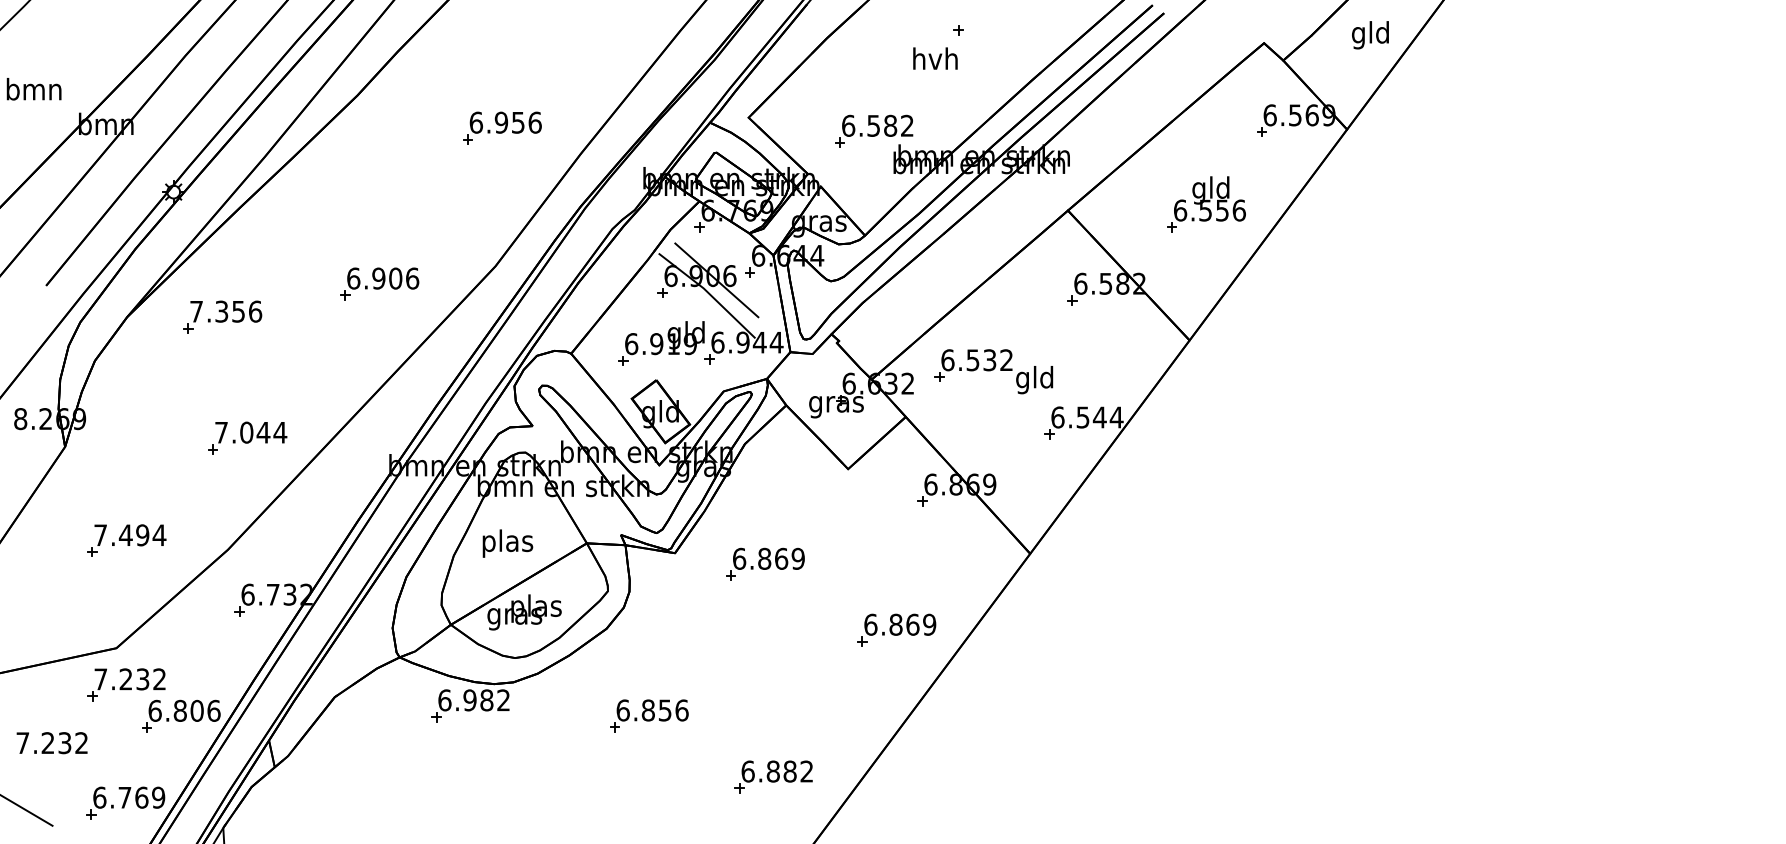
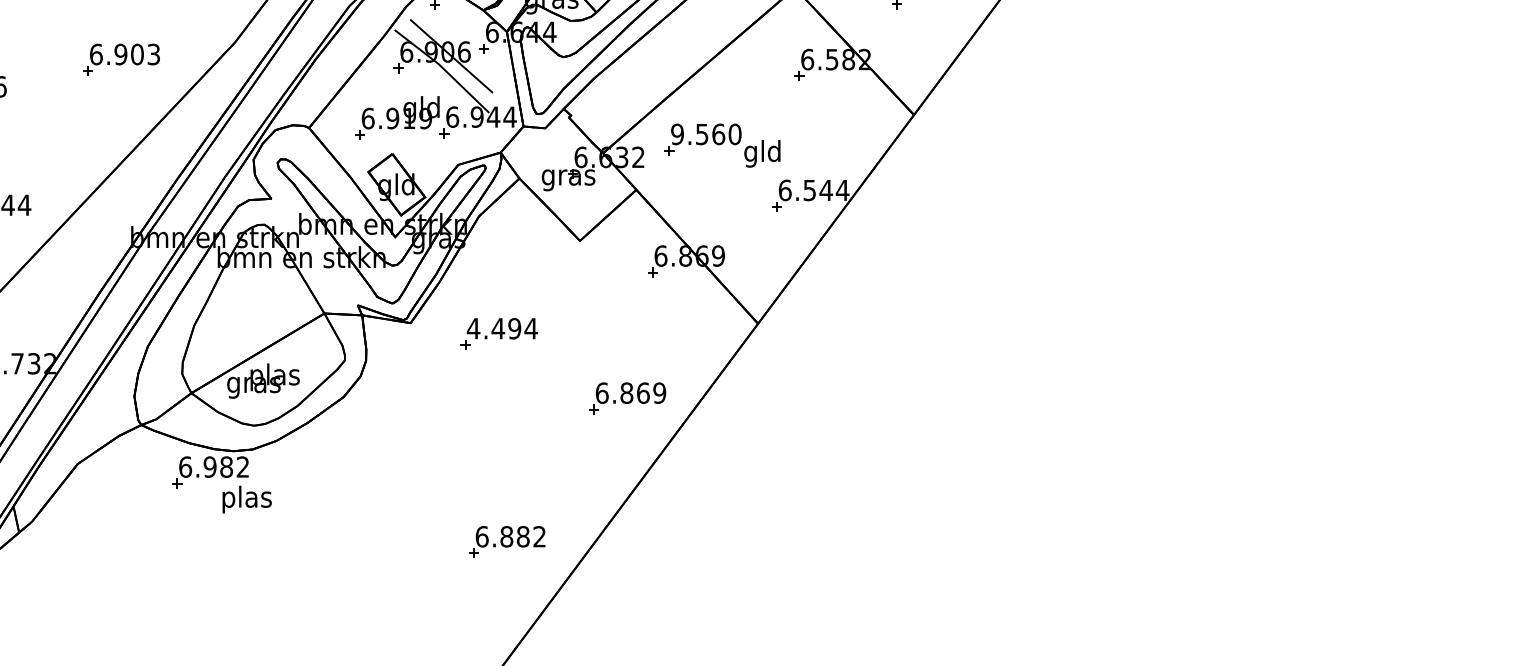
text: (412, 278) -> (153, 54), 6.906 -> 6.903
text: (977, 360) -> (706, 134), 6.532 -> 9.560
text: (507, 543) -> (246, 499), moved
text: (768, 558) -> (502, 328), 6.869 -> 4.494
part: (649, 715) -> (385, 481), removed

